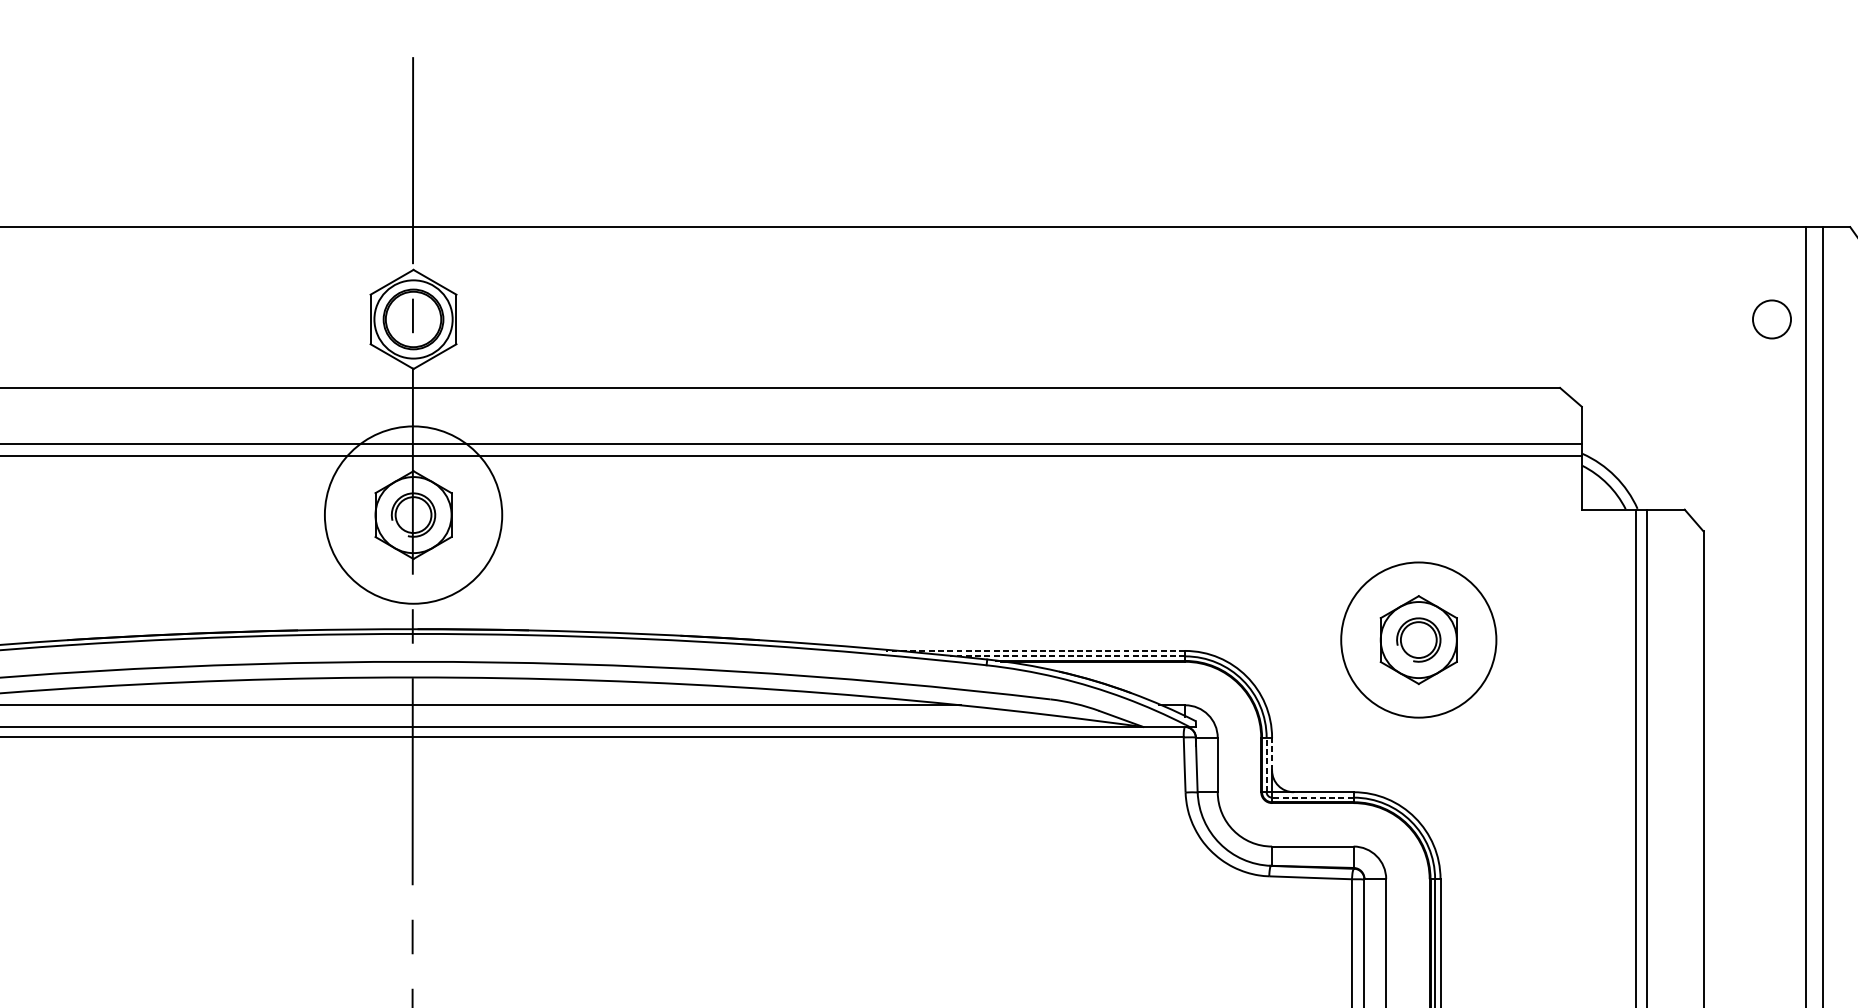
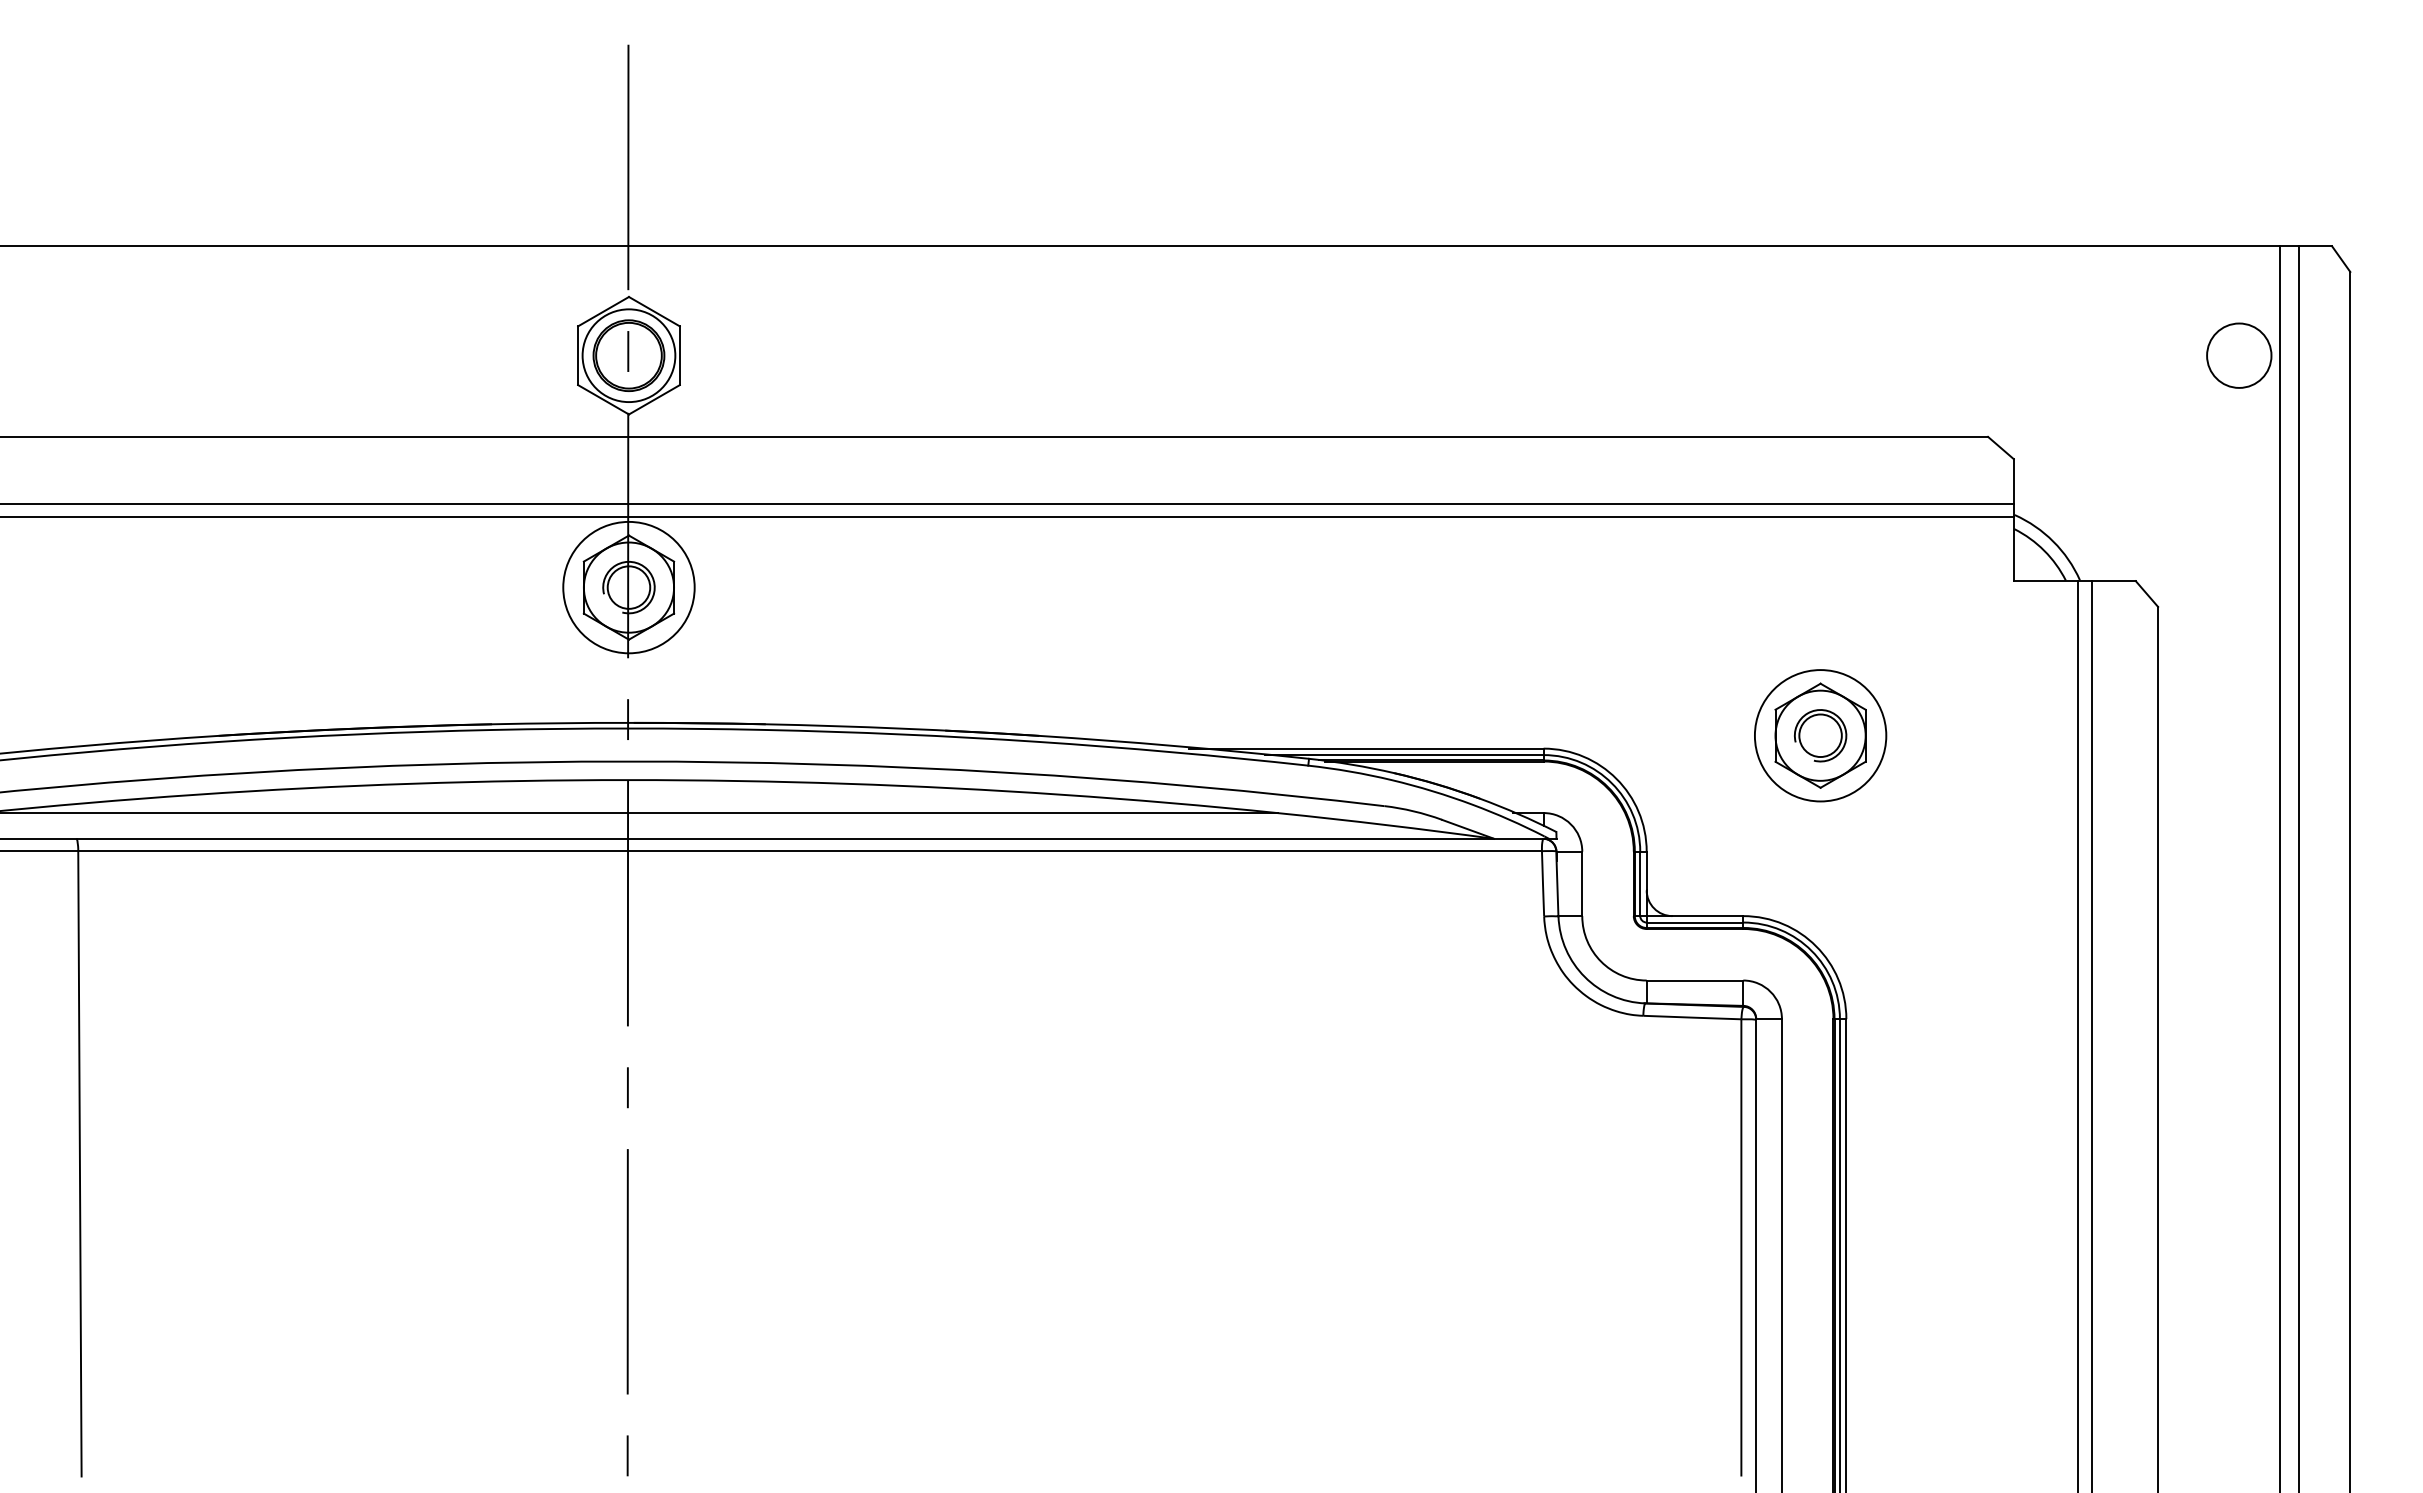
circle: (1772, 319) -> (2239, 355), size x1.43
circle: (413, 515) -> (628, 587), size x0.62
circle: (1418, 639) -> (1820, 735), size x0.71
line: (1034, 650) -> (1365, 748), dashed -> solid
line: (1066, 656) -> (1403, 755), dashed -> solid
line: (1271, 753) -> (1646, 870), dashed -> solid
line: (1266, 764) -> (1640, 883), dashed -> solid
line: (1312, 797) -> (1694, 922), dashed -> solid

